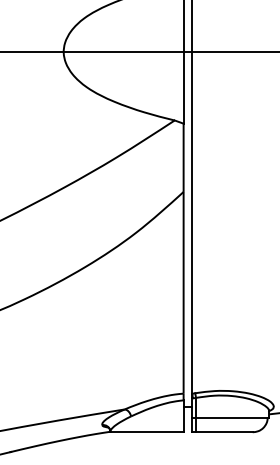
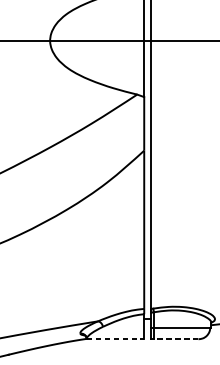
line: (147, 432) -> (115, 339), solid -> dashed
line: (223, 432) -> (175, 339), solid -> dashed

